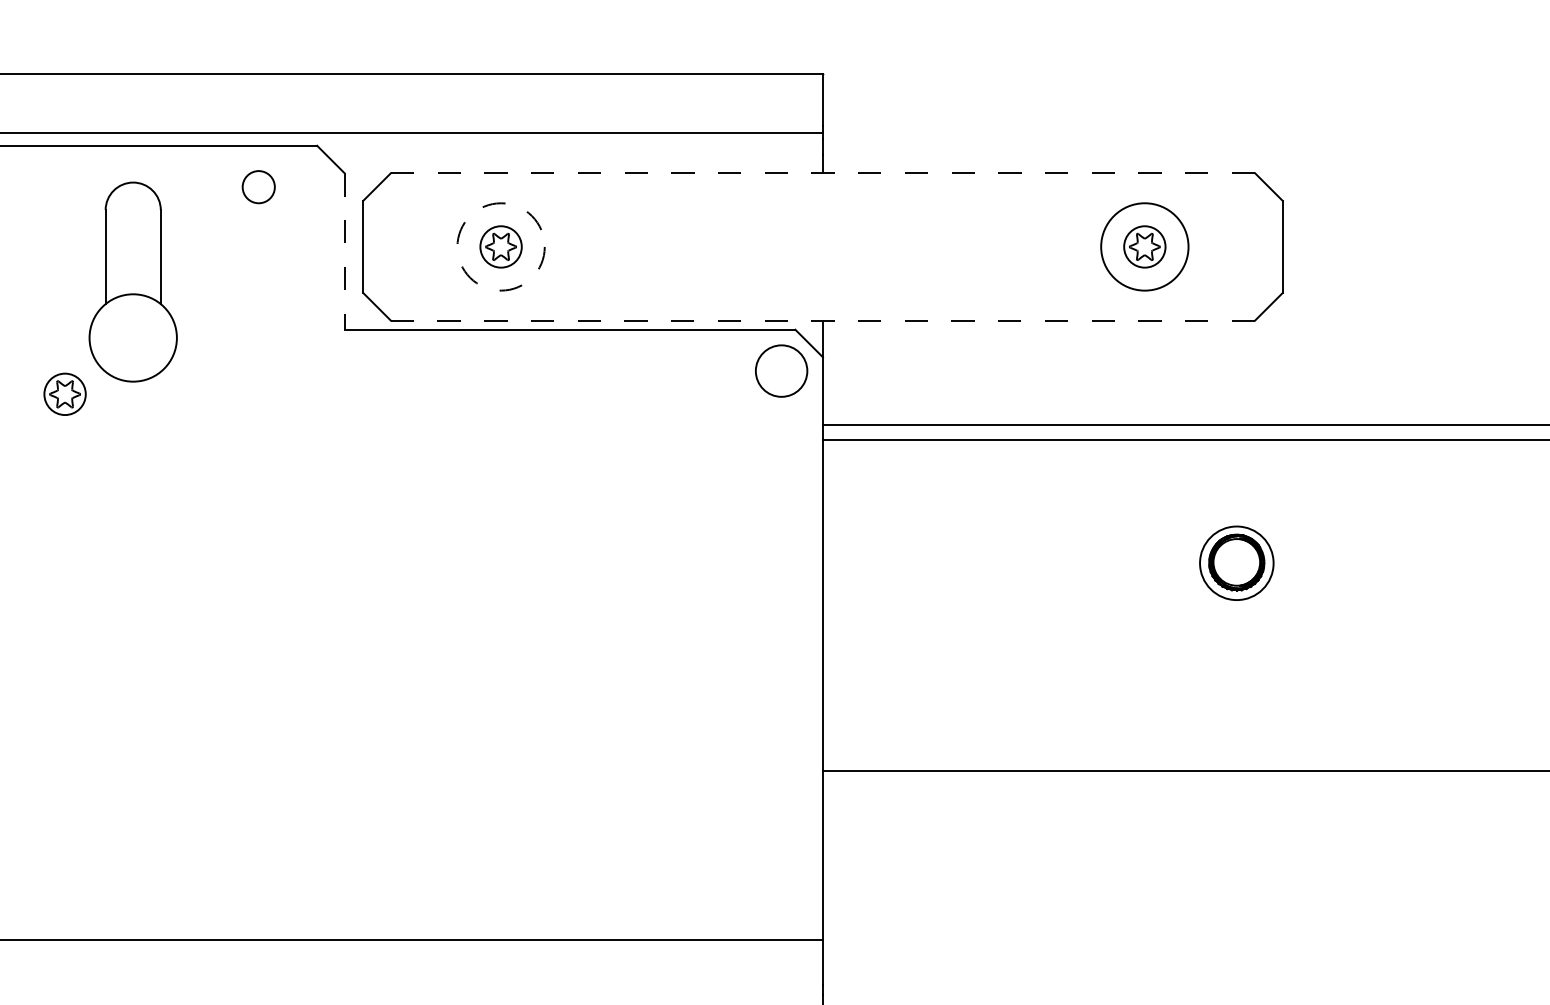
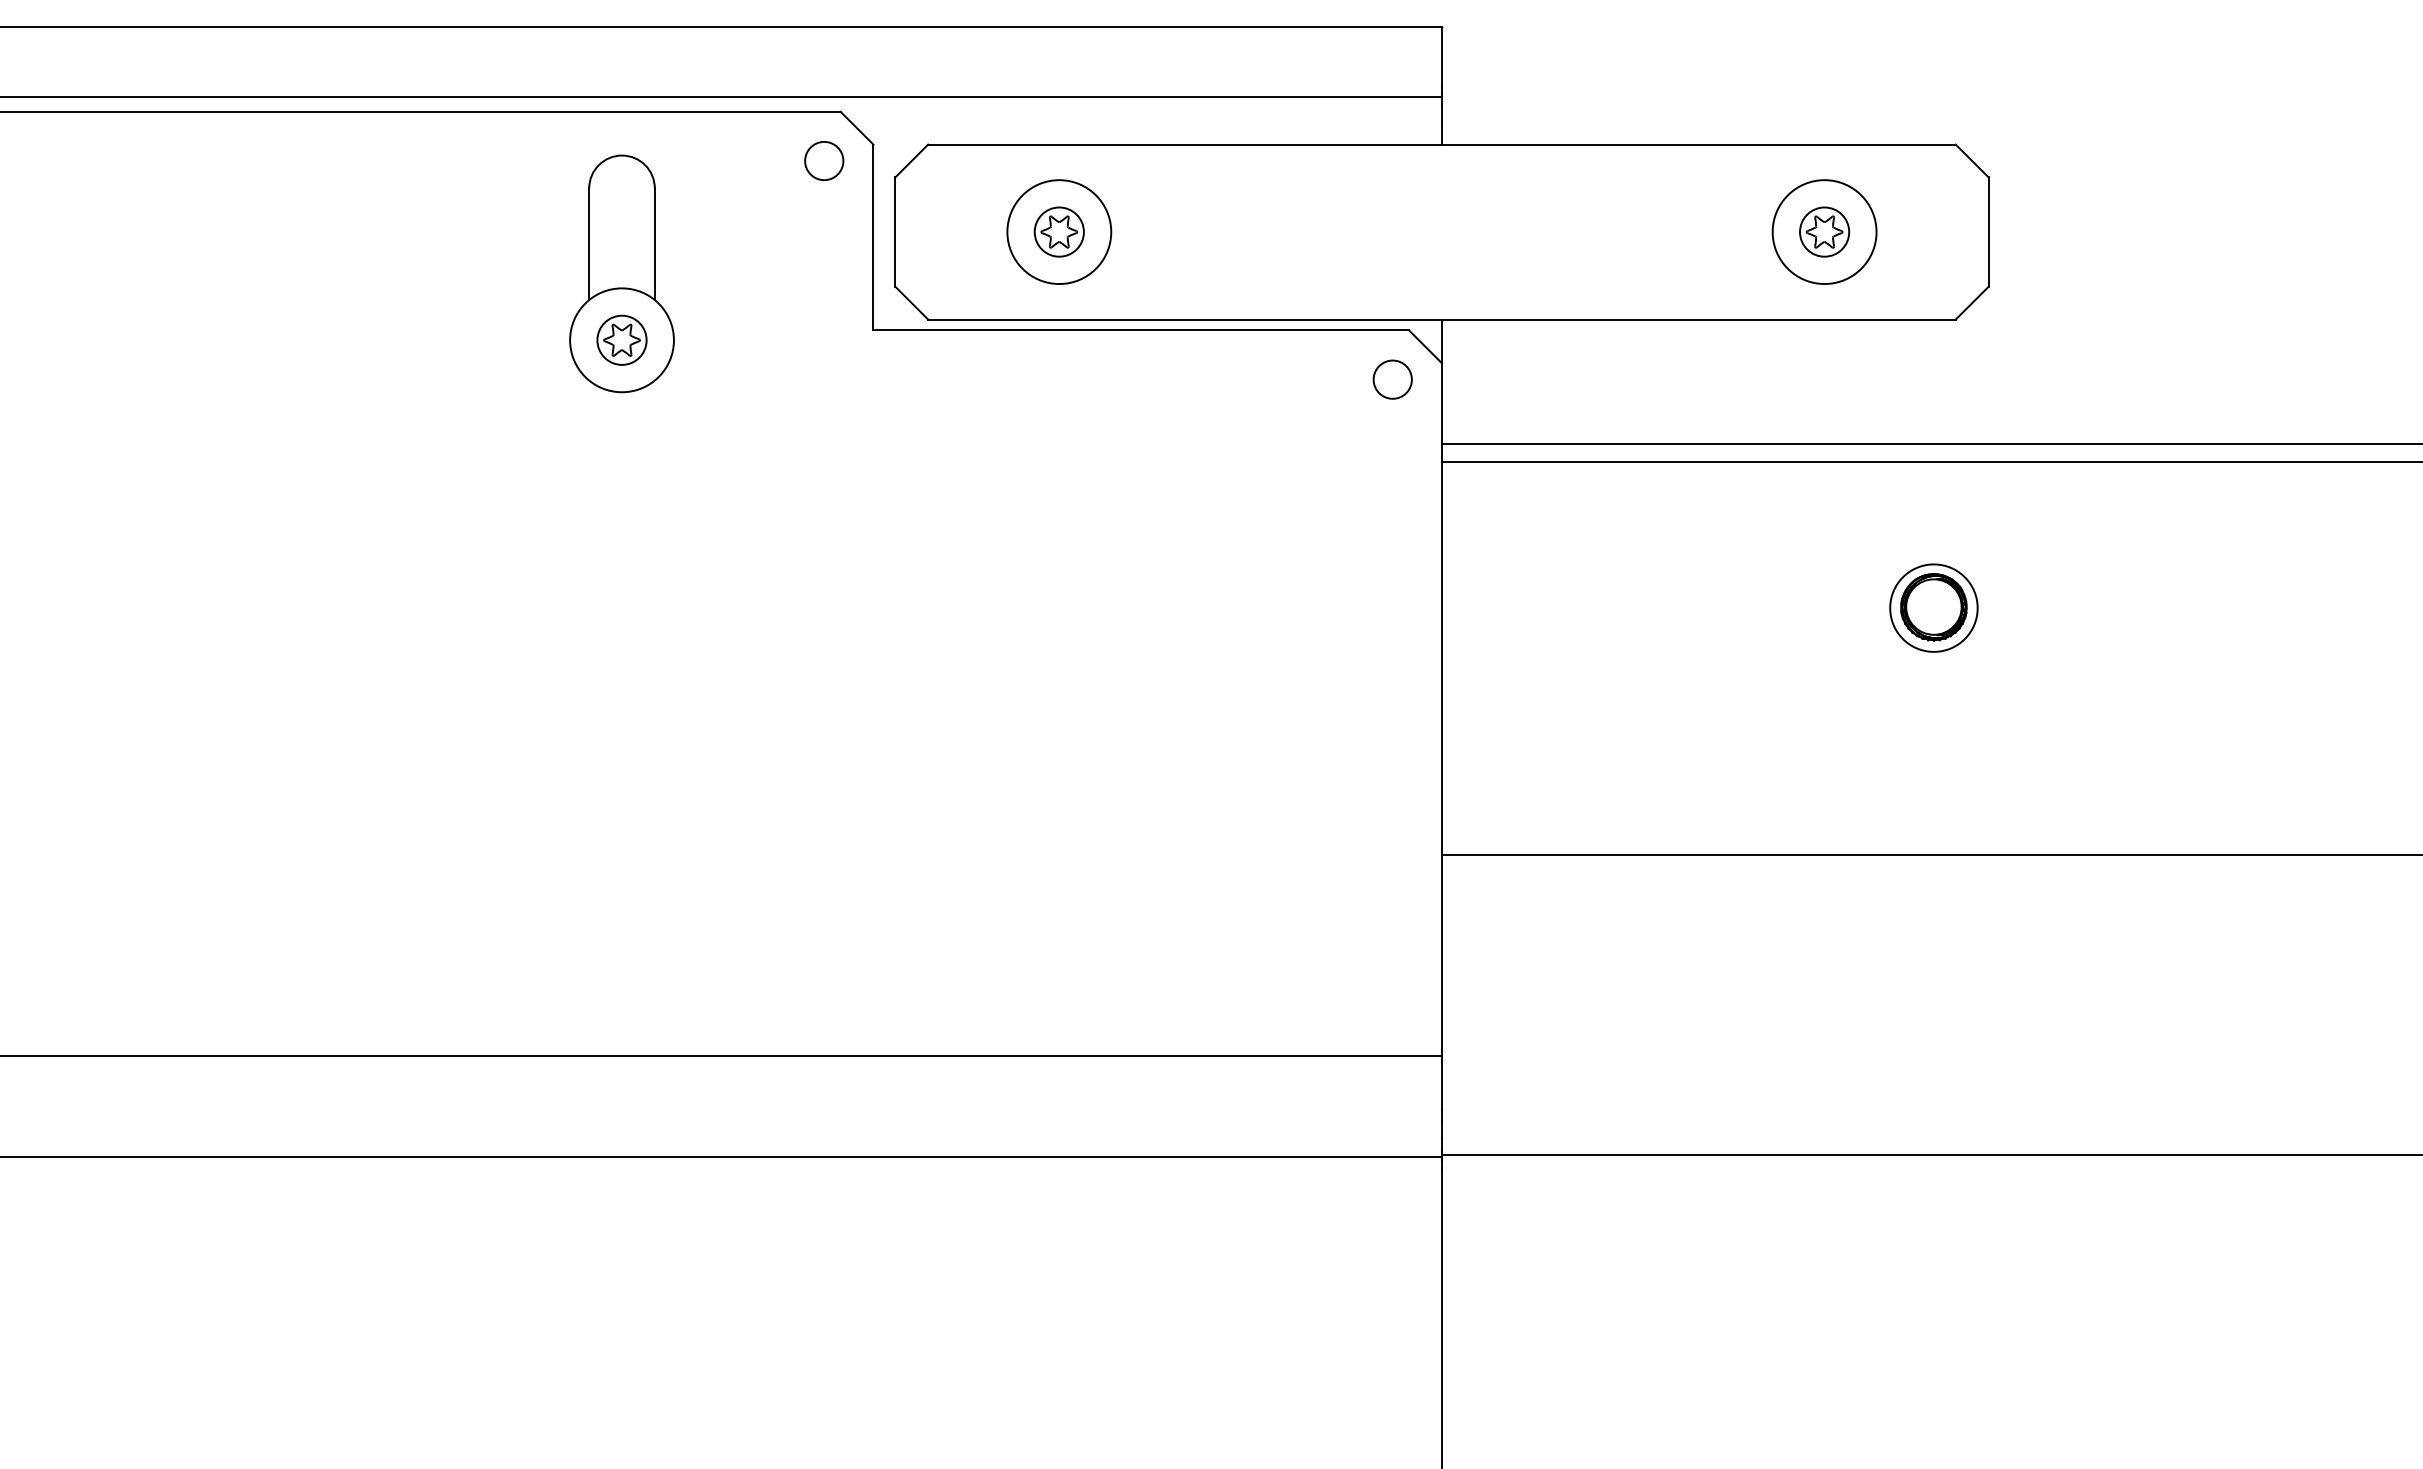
line: (822, 173) -> (1441, 144), dashed -> solid
circle: (258, 186) -> (824, 160), moved
circle: (501, 247) -> (1059, 232), dashed -> solid
line: (344, 251) -> (873, 237), dashed -> solid
line: (822, 320) -> (1441, 319), dashed -> solid
circle: (781, 370) -> (1392, 379), size x0.62
part: (64, 393) -> (621, 339), moved

